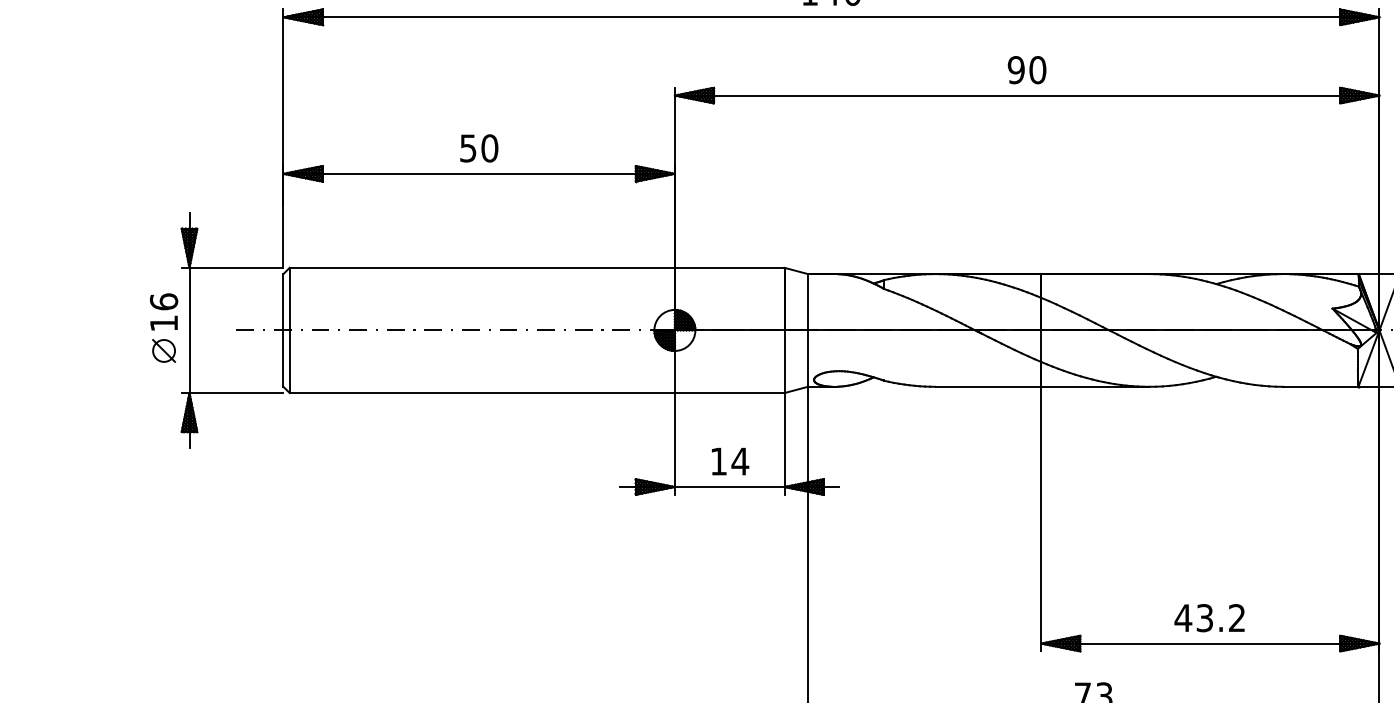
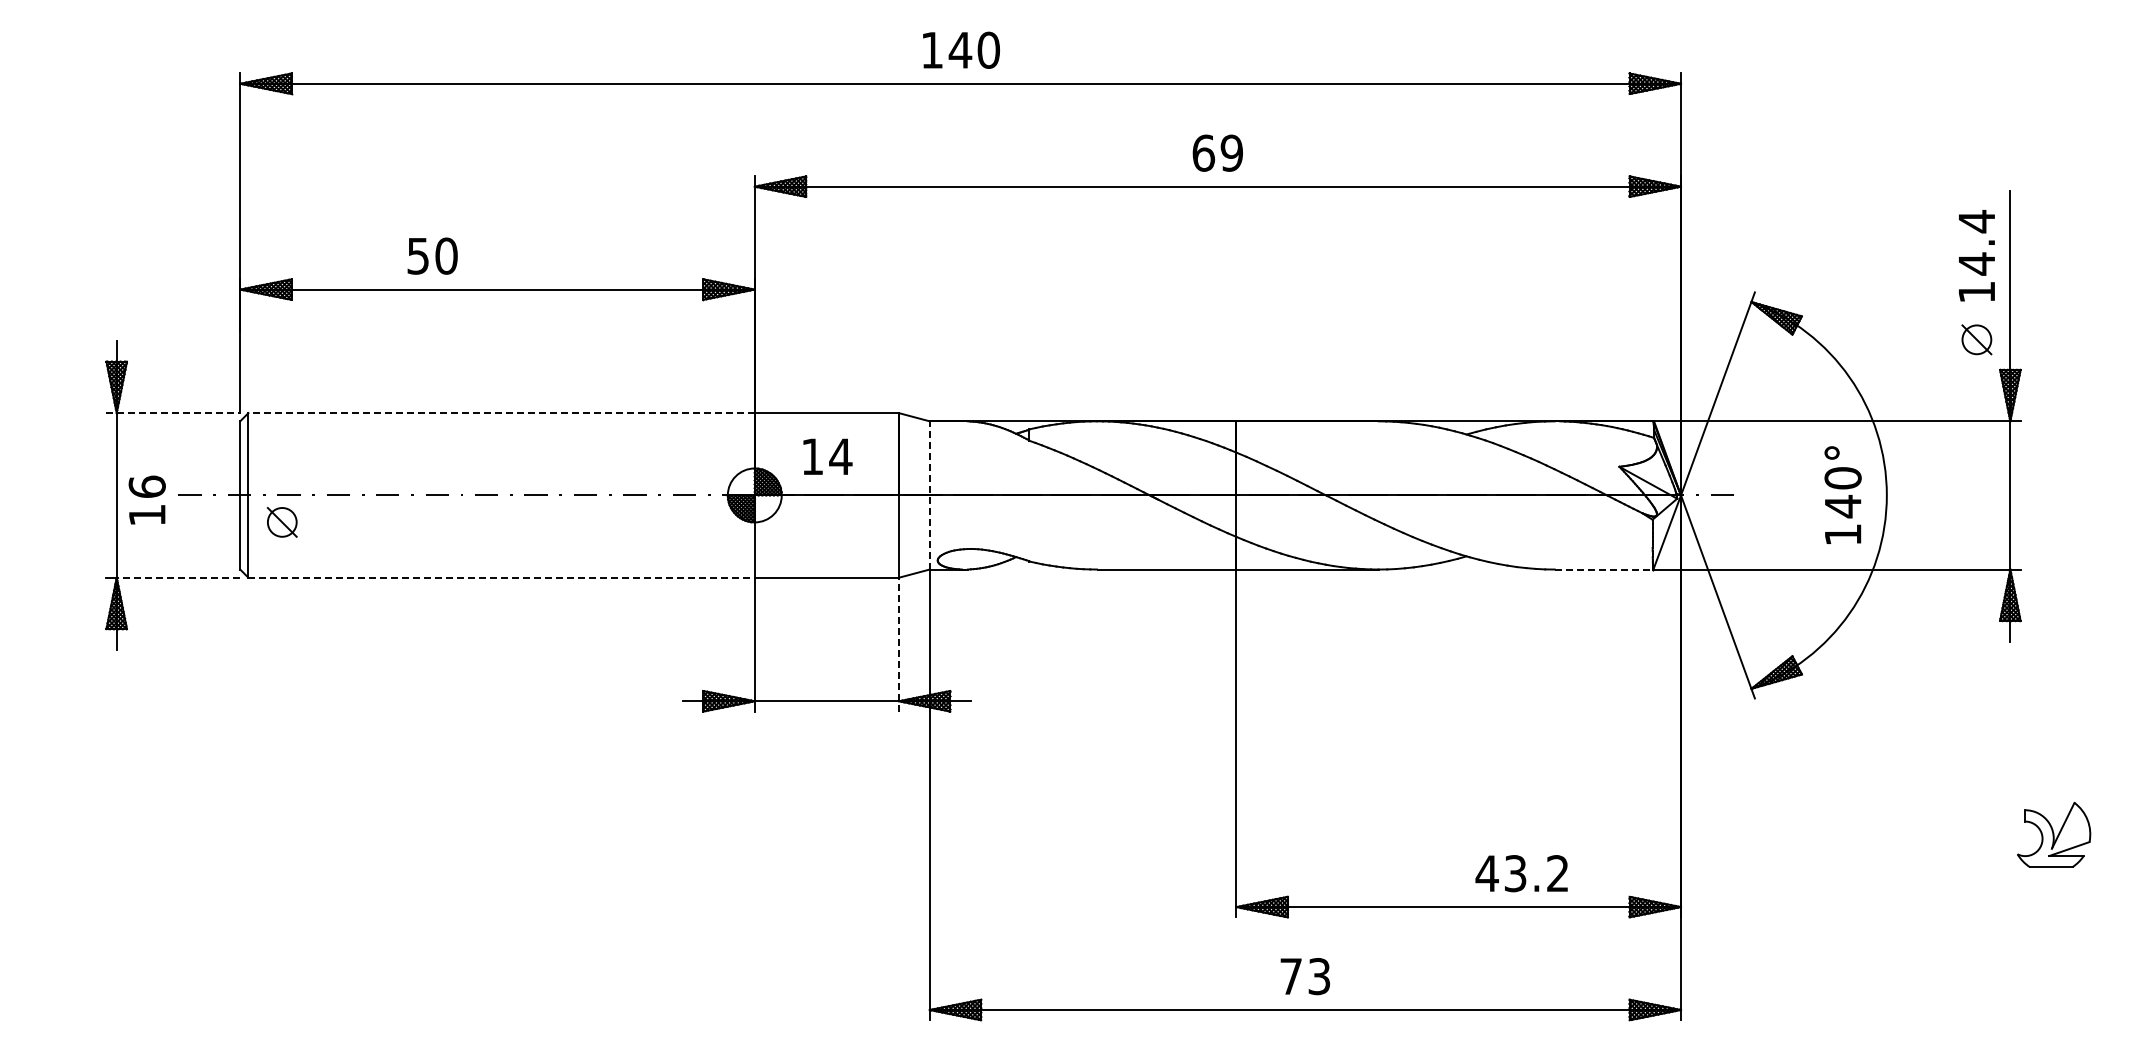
text: (1026, 69) -> (1217, 152), 90 -> 69
text: (479, 147) -> (432, 255), moved
line: (232, 268) -> (173, 413), solid -> dashed
line: (482, 268) -> (501, 413), solid -> dashed
text: (163, 311) -> (146, 499), moved
line: (807, 329) -> (929, 494), solid -> dashed
part: (164, 351) -> (282, 522), moved
line: (1321, 386) -> (1604, 569), solid -> dashed
line: (236, 392) -> (178, 577), solid -> dashed
line: (482, 392) -> (502, 577), solid -> dashed
line: (784, 443) -> (898, 644), solid -> dashed
text: (730, 461) -> (827, 456), moved
text: (1209, 618) -> (1521, 873), moved

